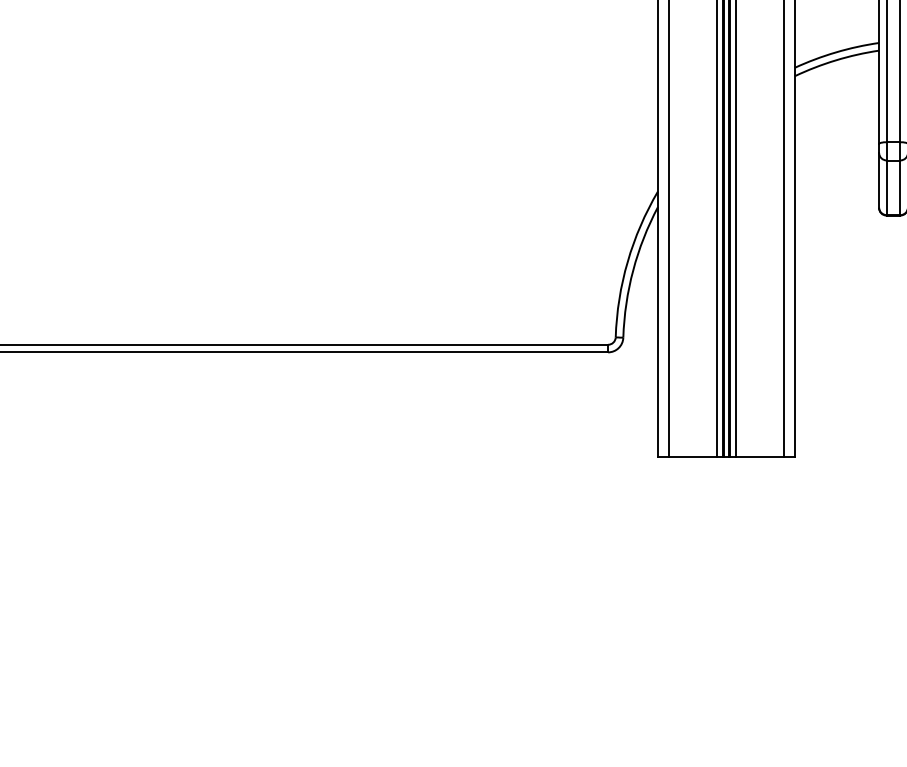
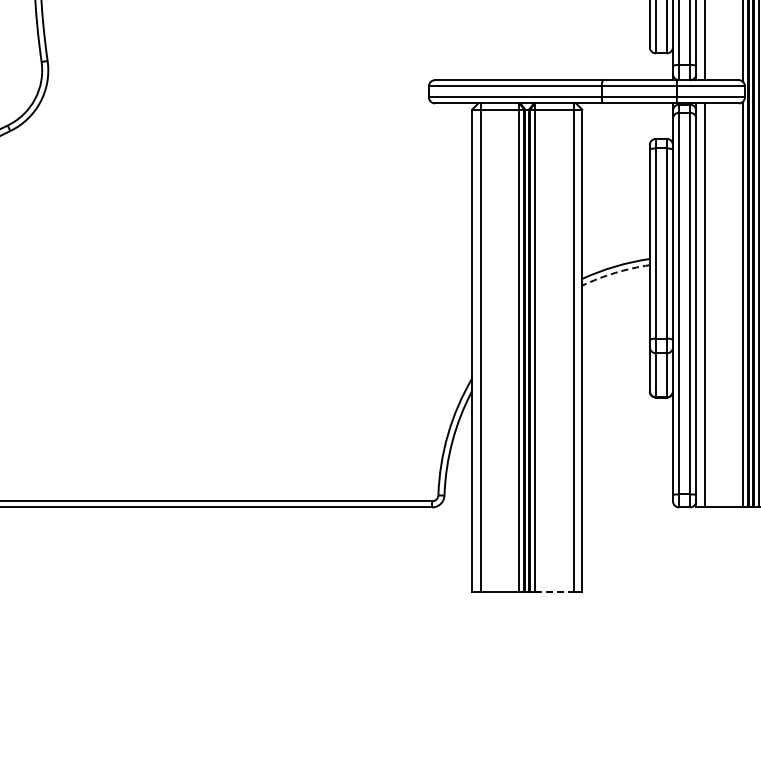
arc: (836, 59) -> (615, 272), solid -> dashed
line: (760, 457) -> (554, 591), solid -> dashed

